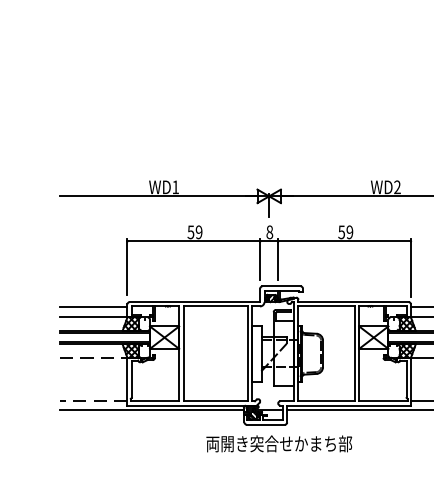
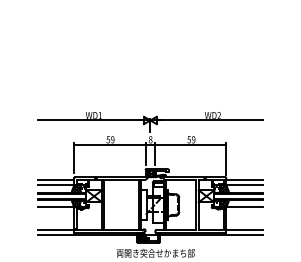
line: (94, 358) -> (56, 207), dashed -> solid
line: (92, 401) -> (55, 230), dashed -> solid

